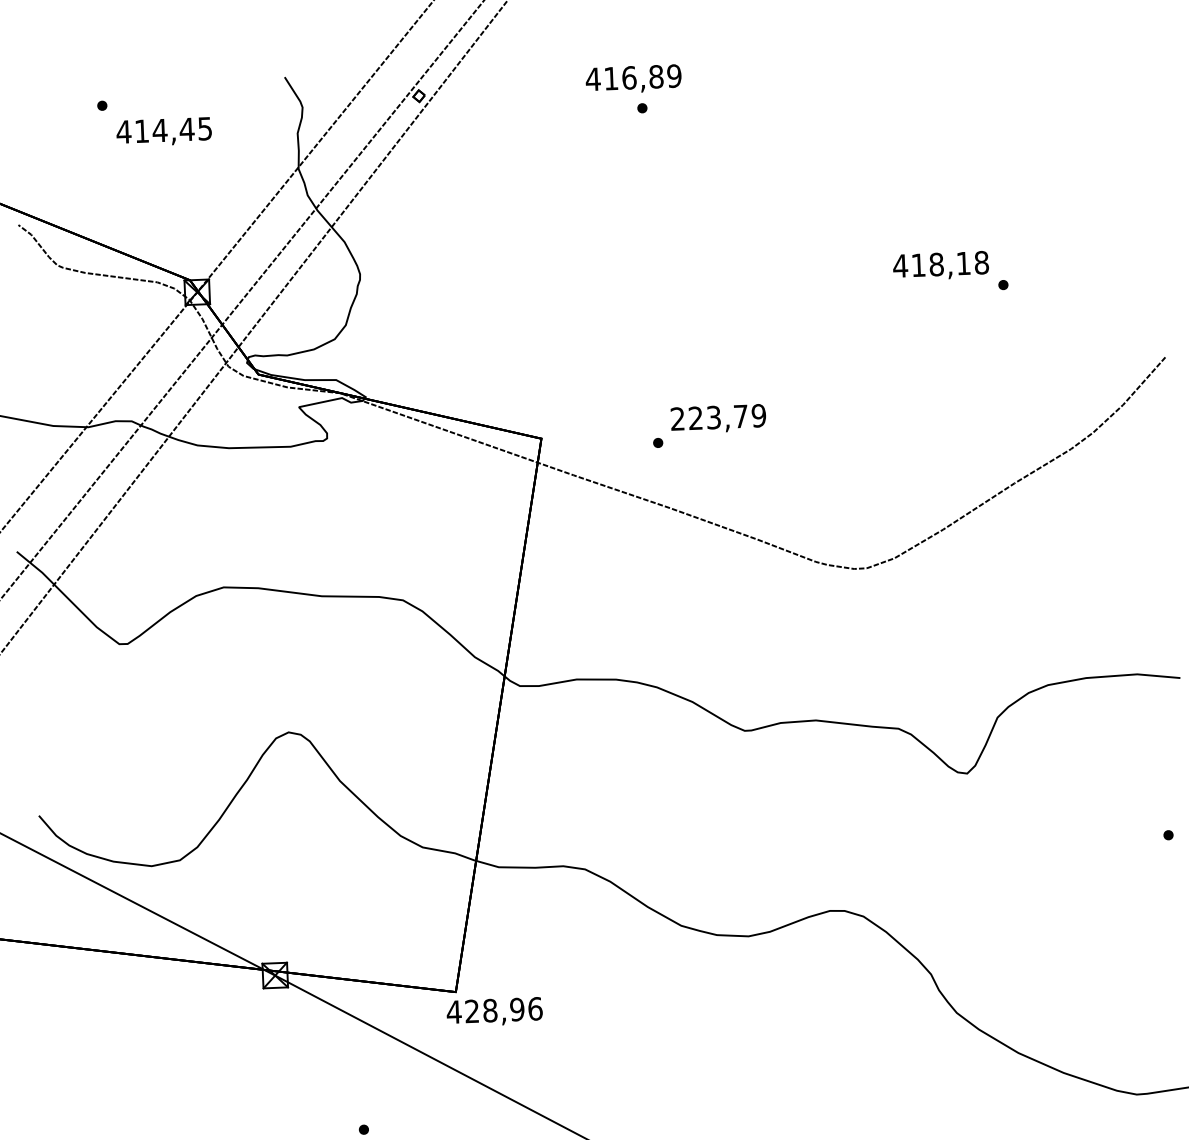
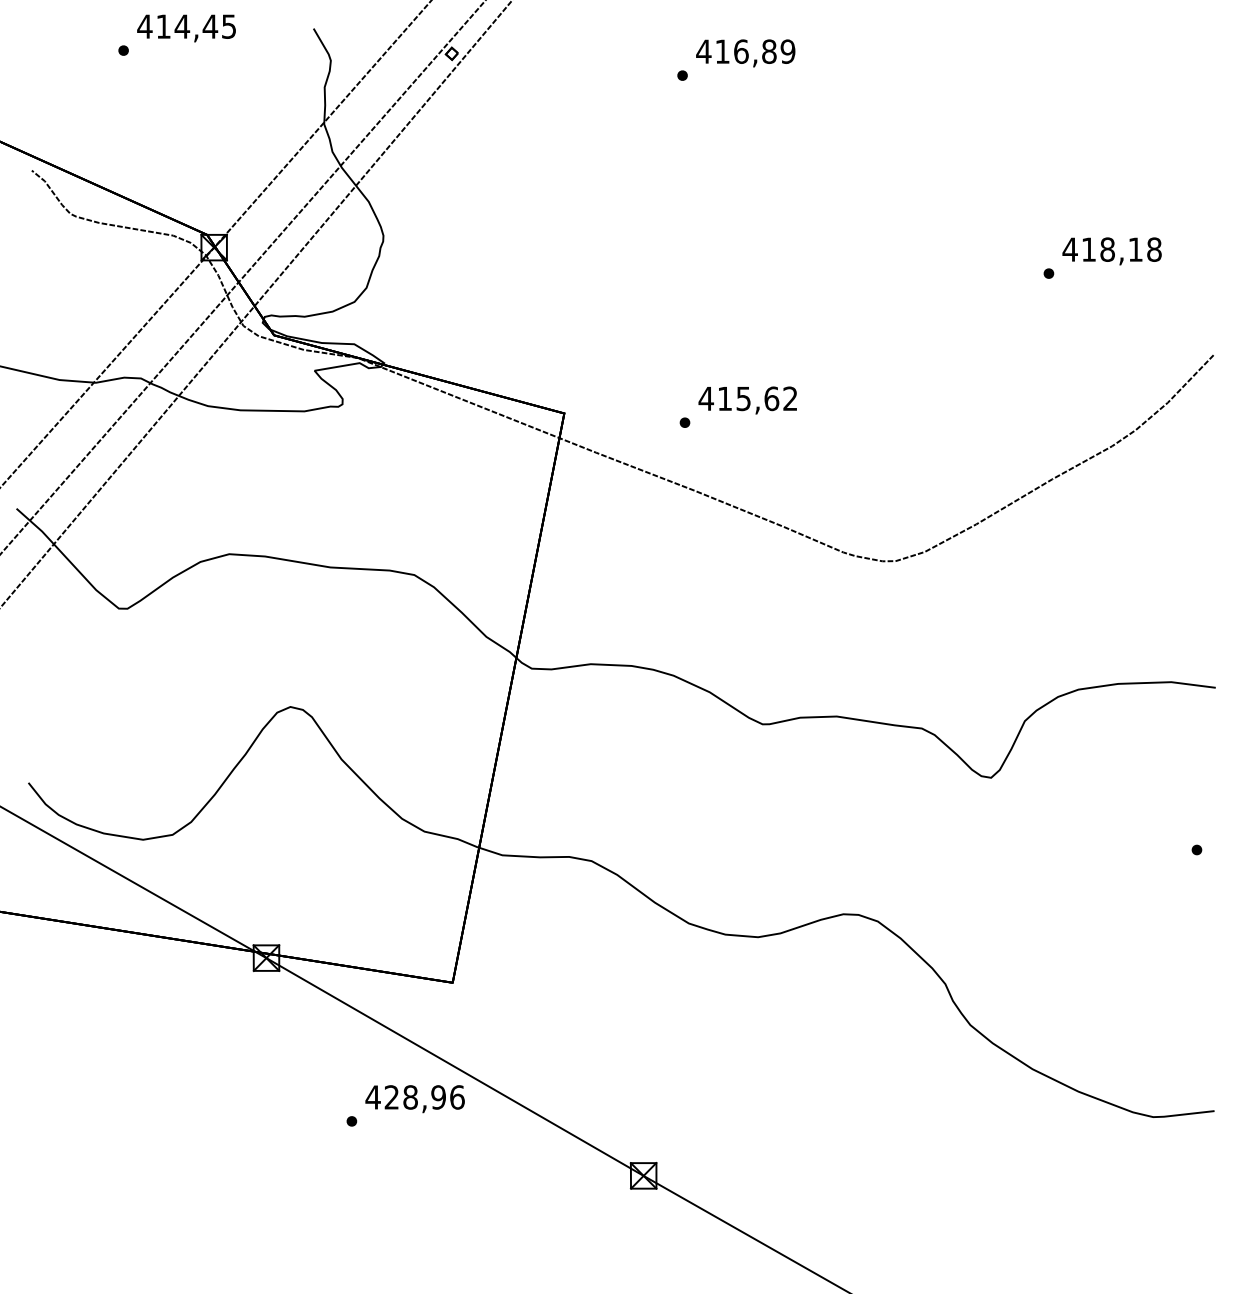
text: (633, 79) -> (745, 53), moved
text: (164, 132) -> (186, 28), moved
text: (940, 266) -> (1111, 251), moved
text: (717, 417) -> (747, 398), 223,79 -> 415,62
text: (494, 1012) -> (414, 1099), moved

